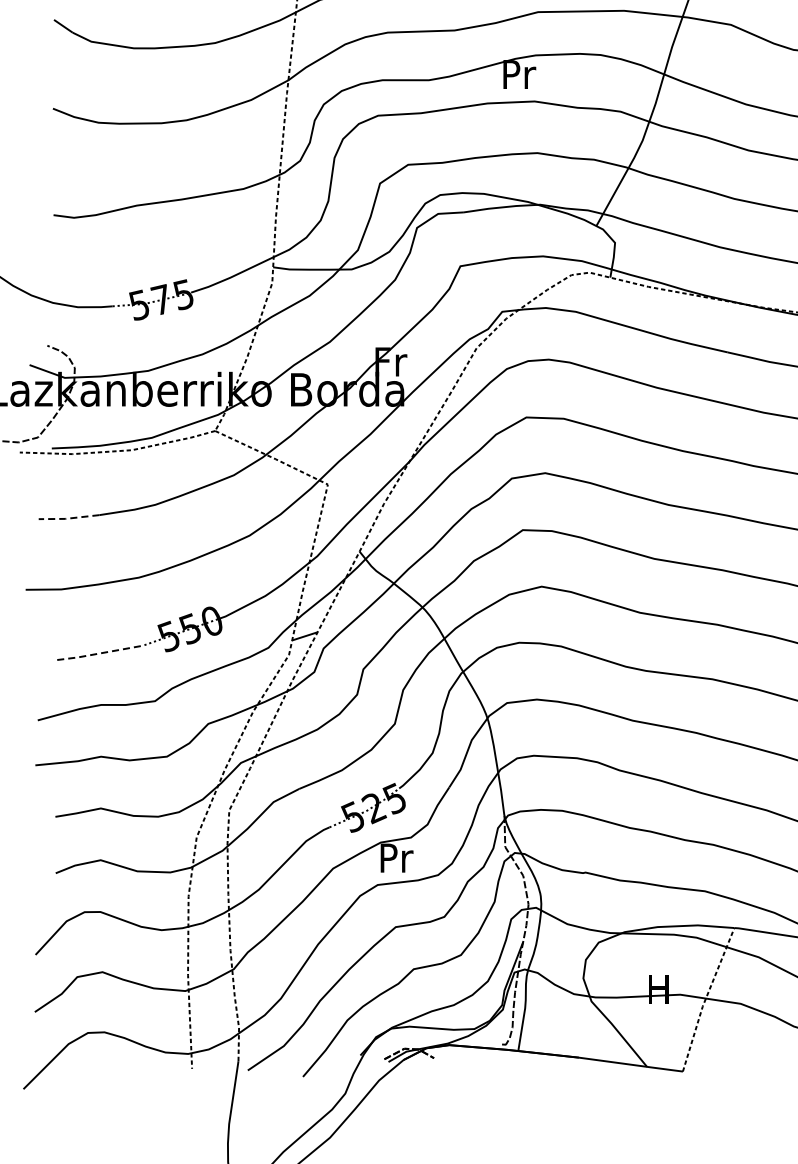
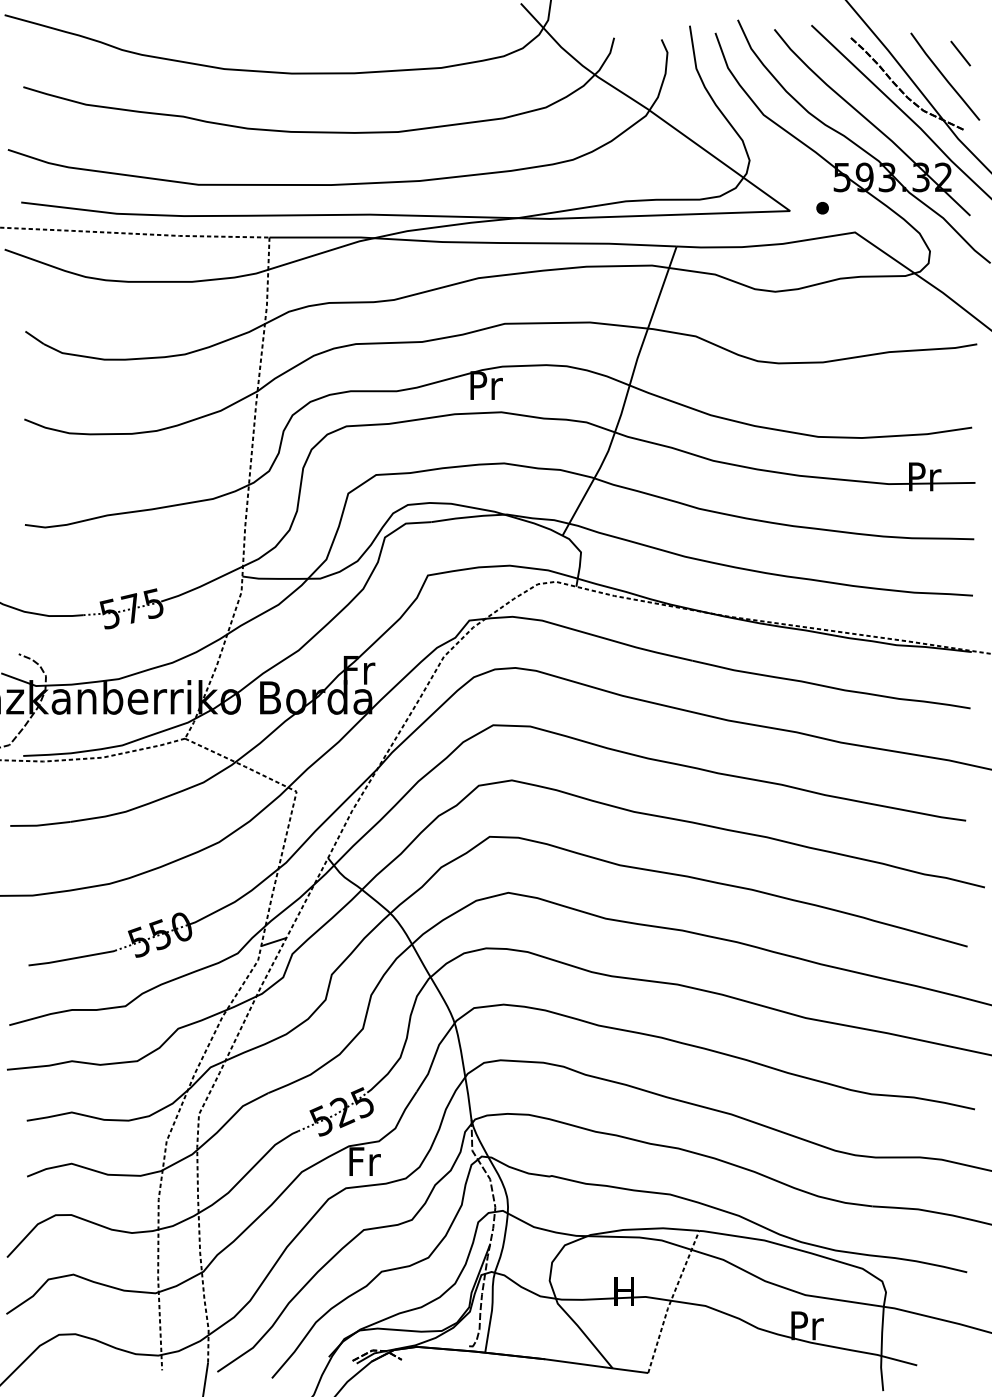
line: (68, 518) -> (39, 825), dashed -> solid
line: (101, 652) -> (72, 958), dashed -> solid
text: (397, 857) -> (365, 1161), Pr -> Fr

